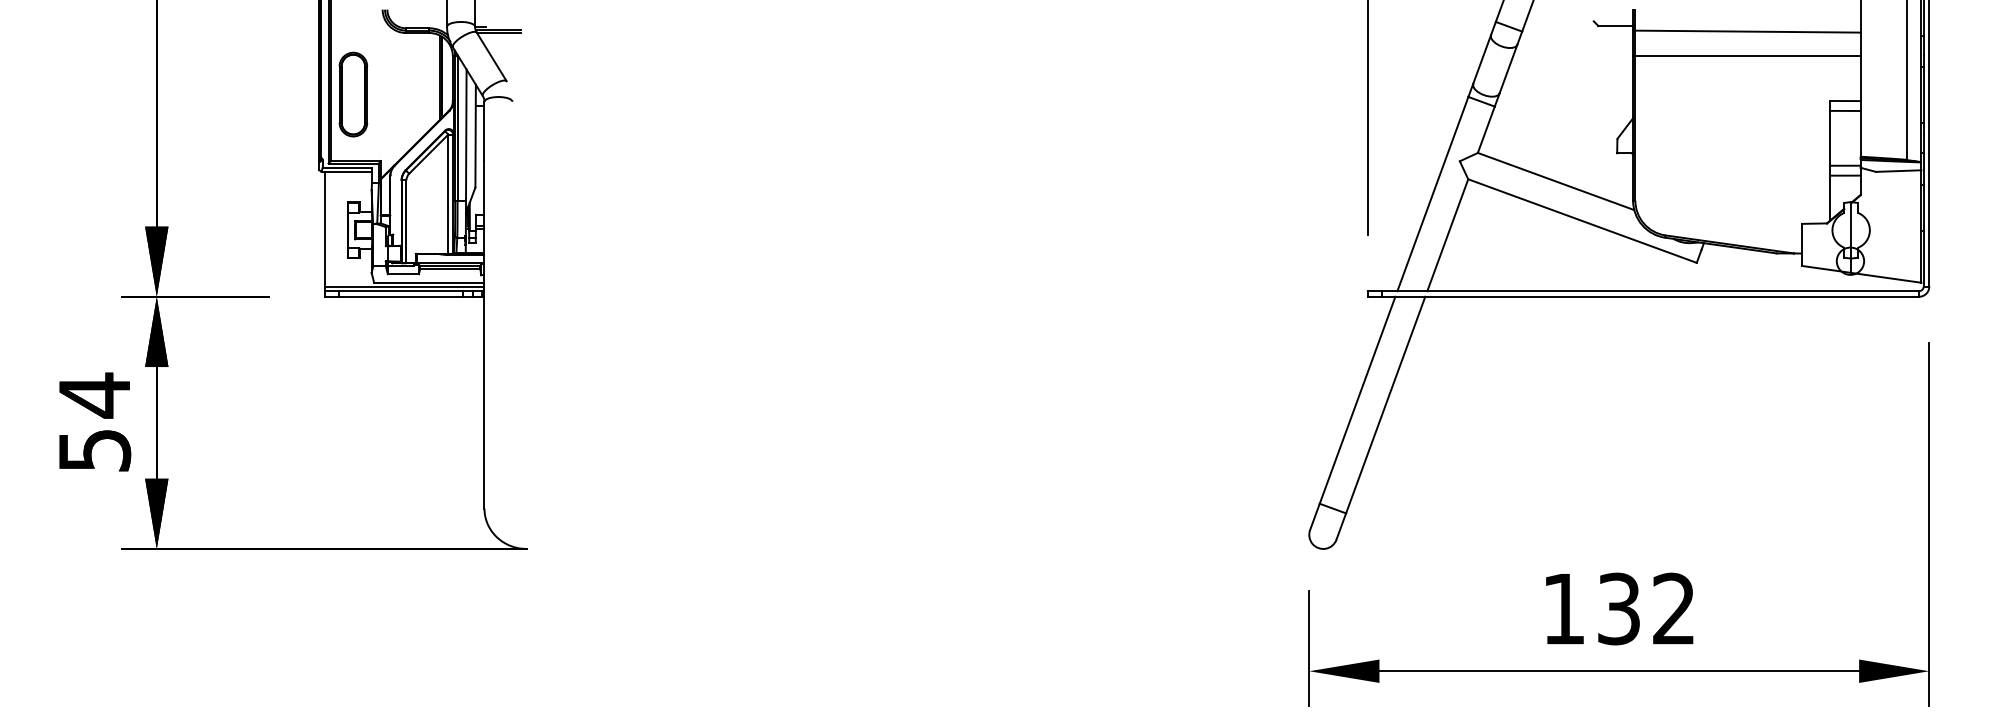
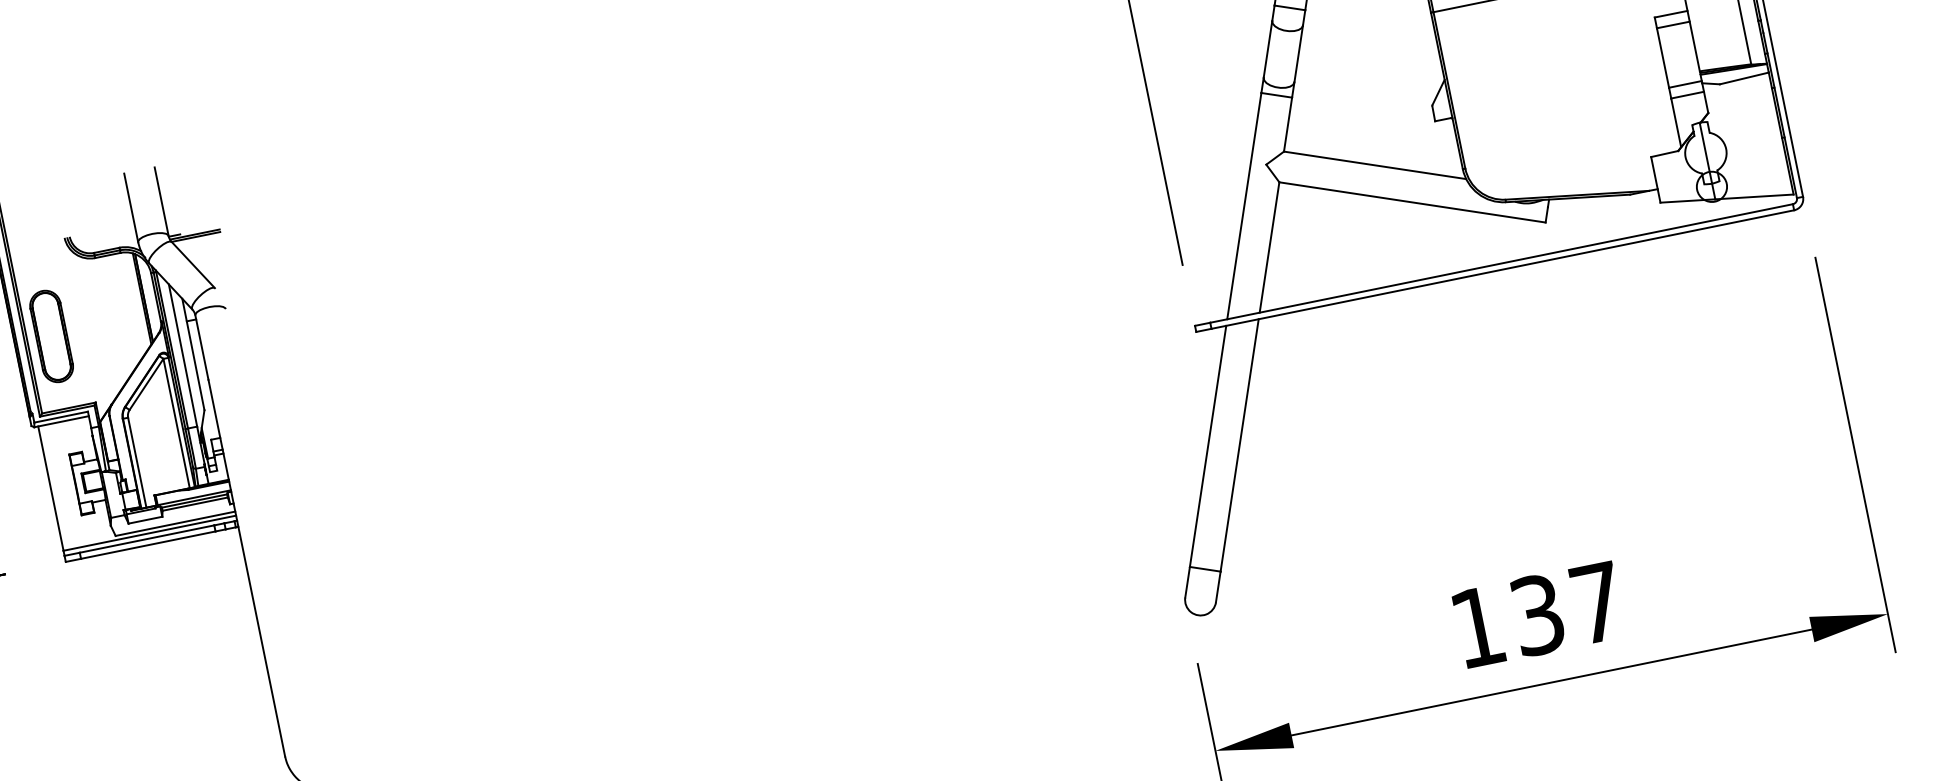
text: (1673, 608) -> (1596, 602), 132 -> 137

